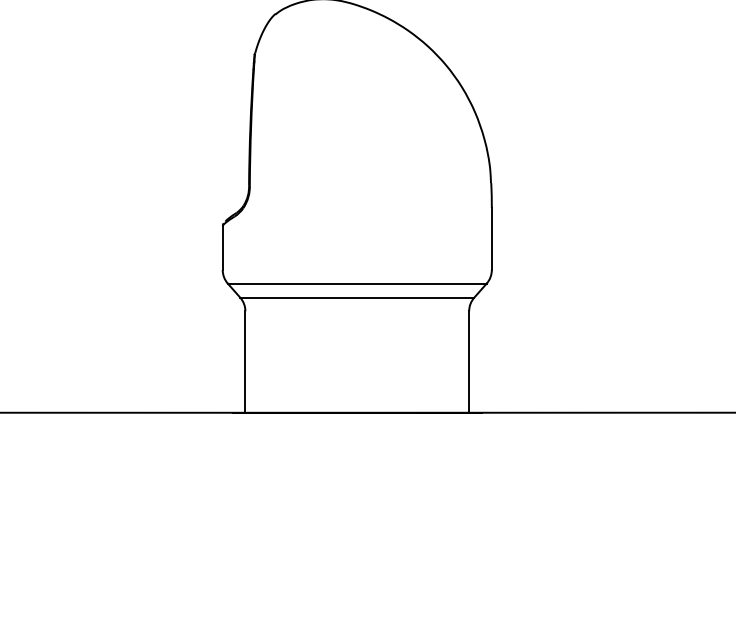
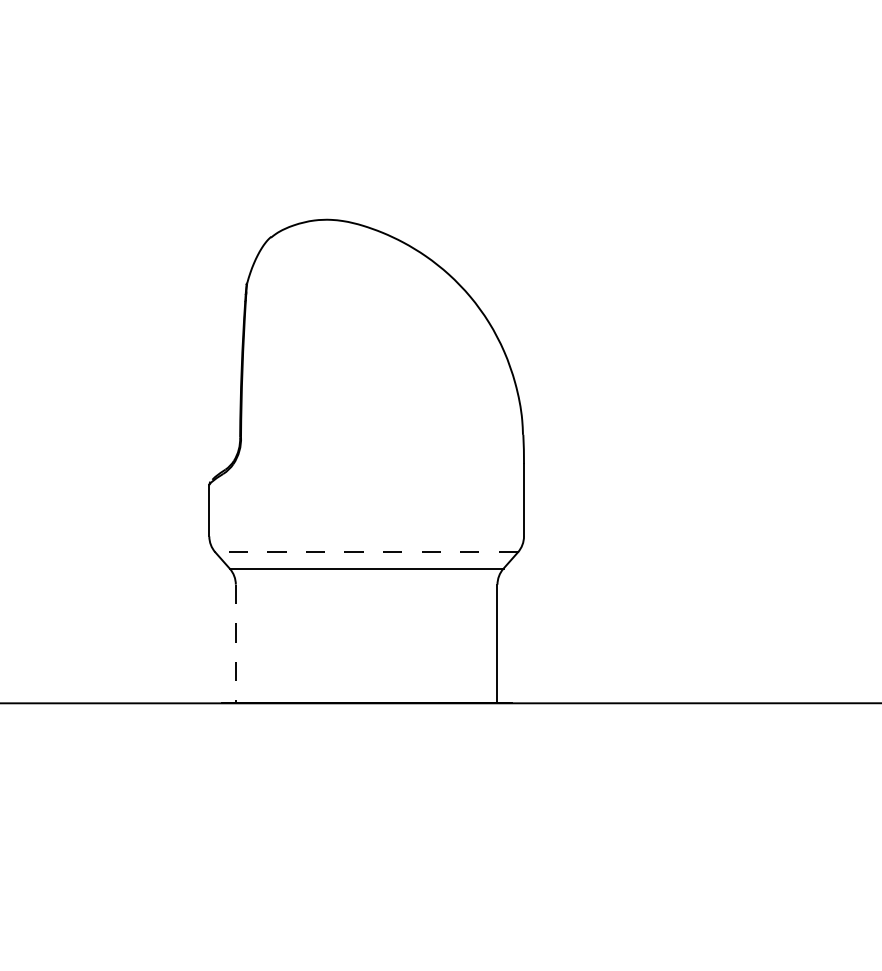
line: (357, 283) -> (366, 552), solid -> dashed
line: (245, 362) -> (235, 644), solid -> dashed

